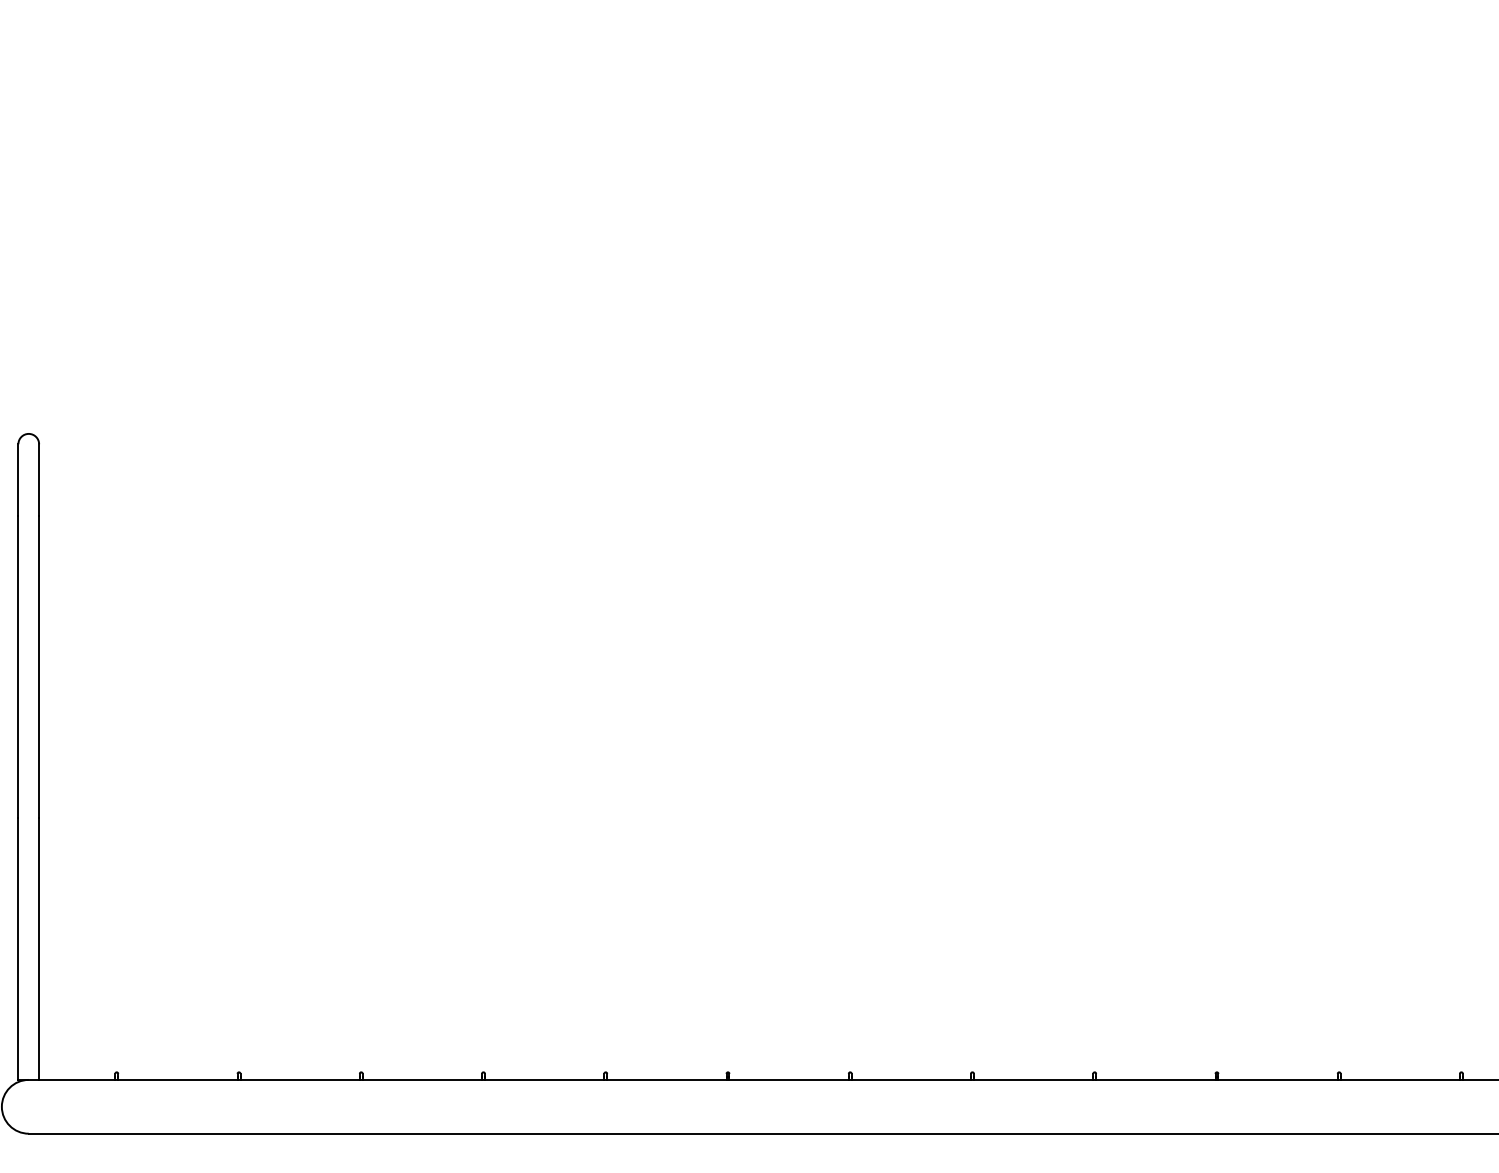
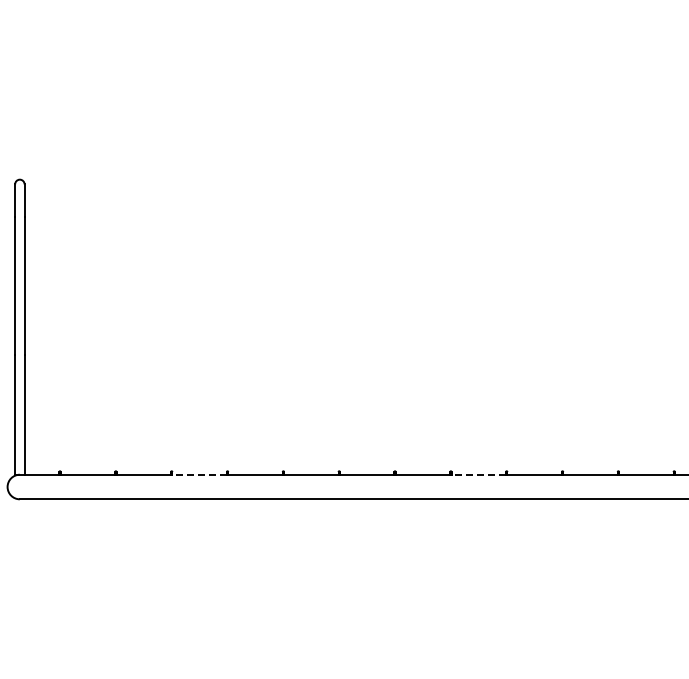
line: (422, 1079) -> (199, 474), solid -> dashed
line: (1032, 1079) -> (478, 474), solid -> dashed

